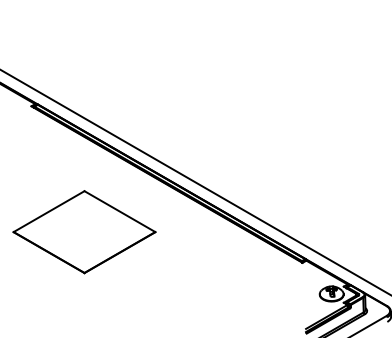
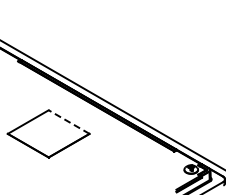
line: (120, 212) -> (69, 122), solid -> dashed

